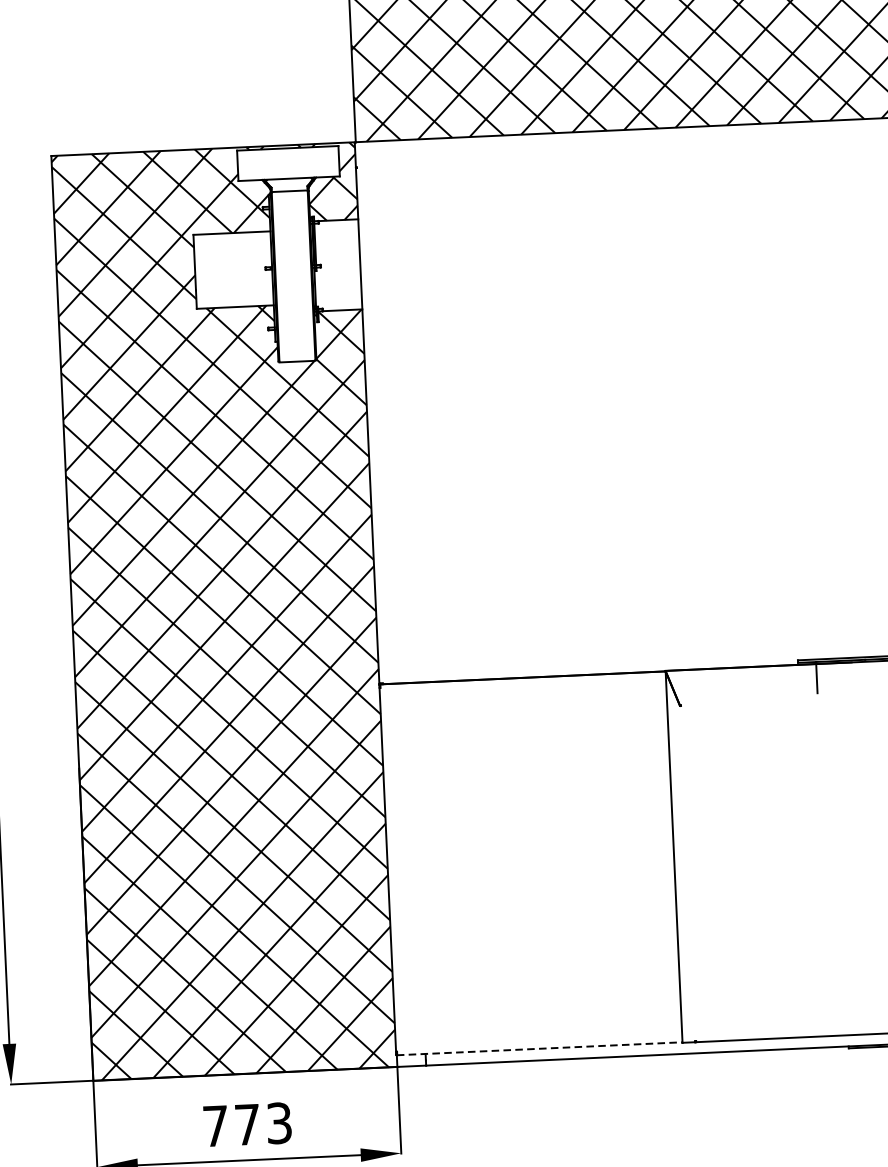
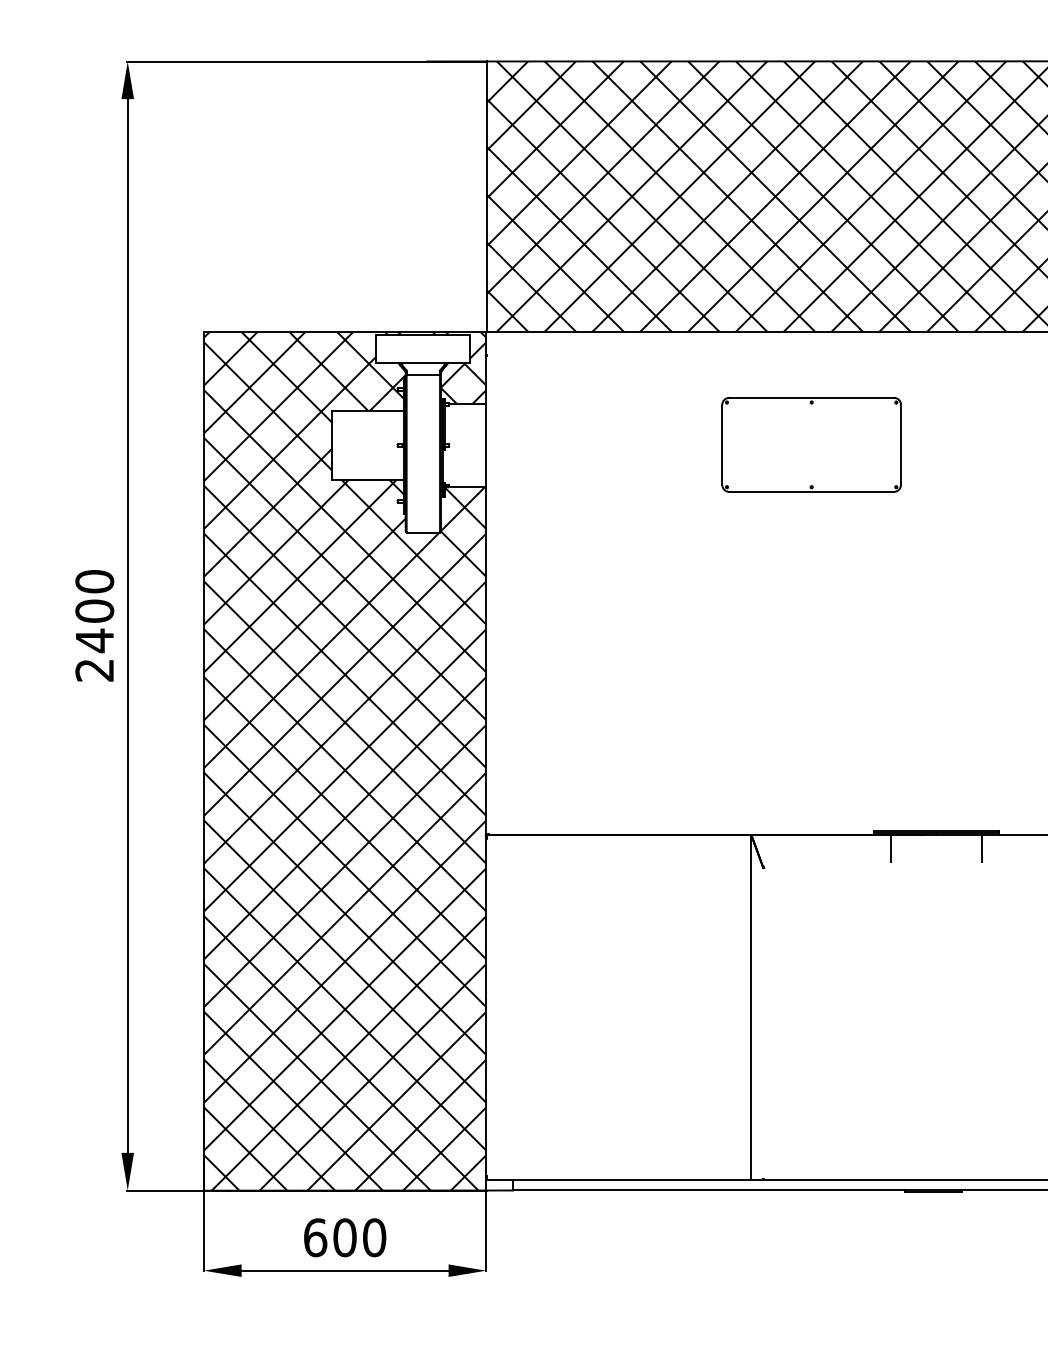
part: (711, 247) -> (811, 444), added
line: (539, 1048) -> (618, 1179), dashed -> solid
text: (248, 1124) -> (345, 1237), 773 -> 600

